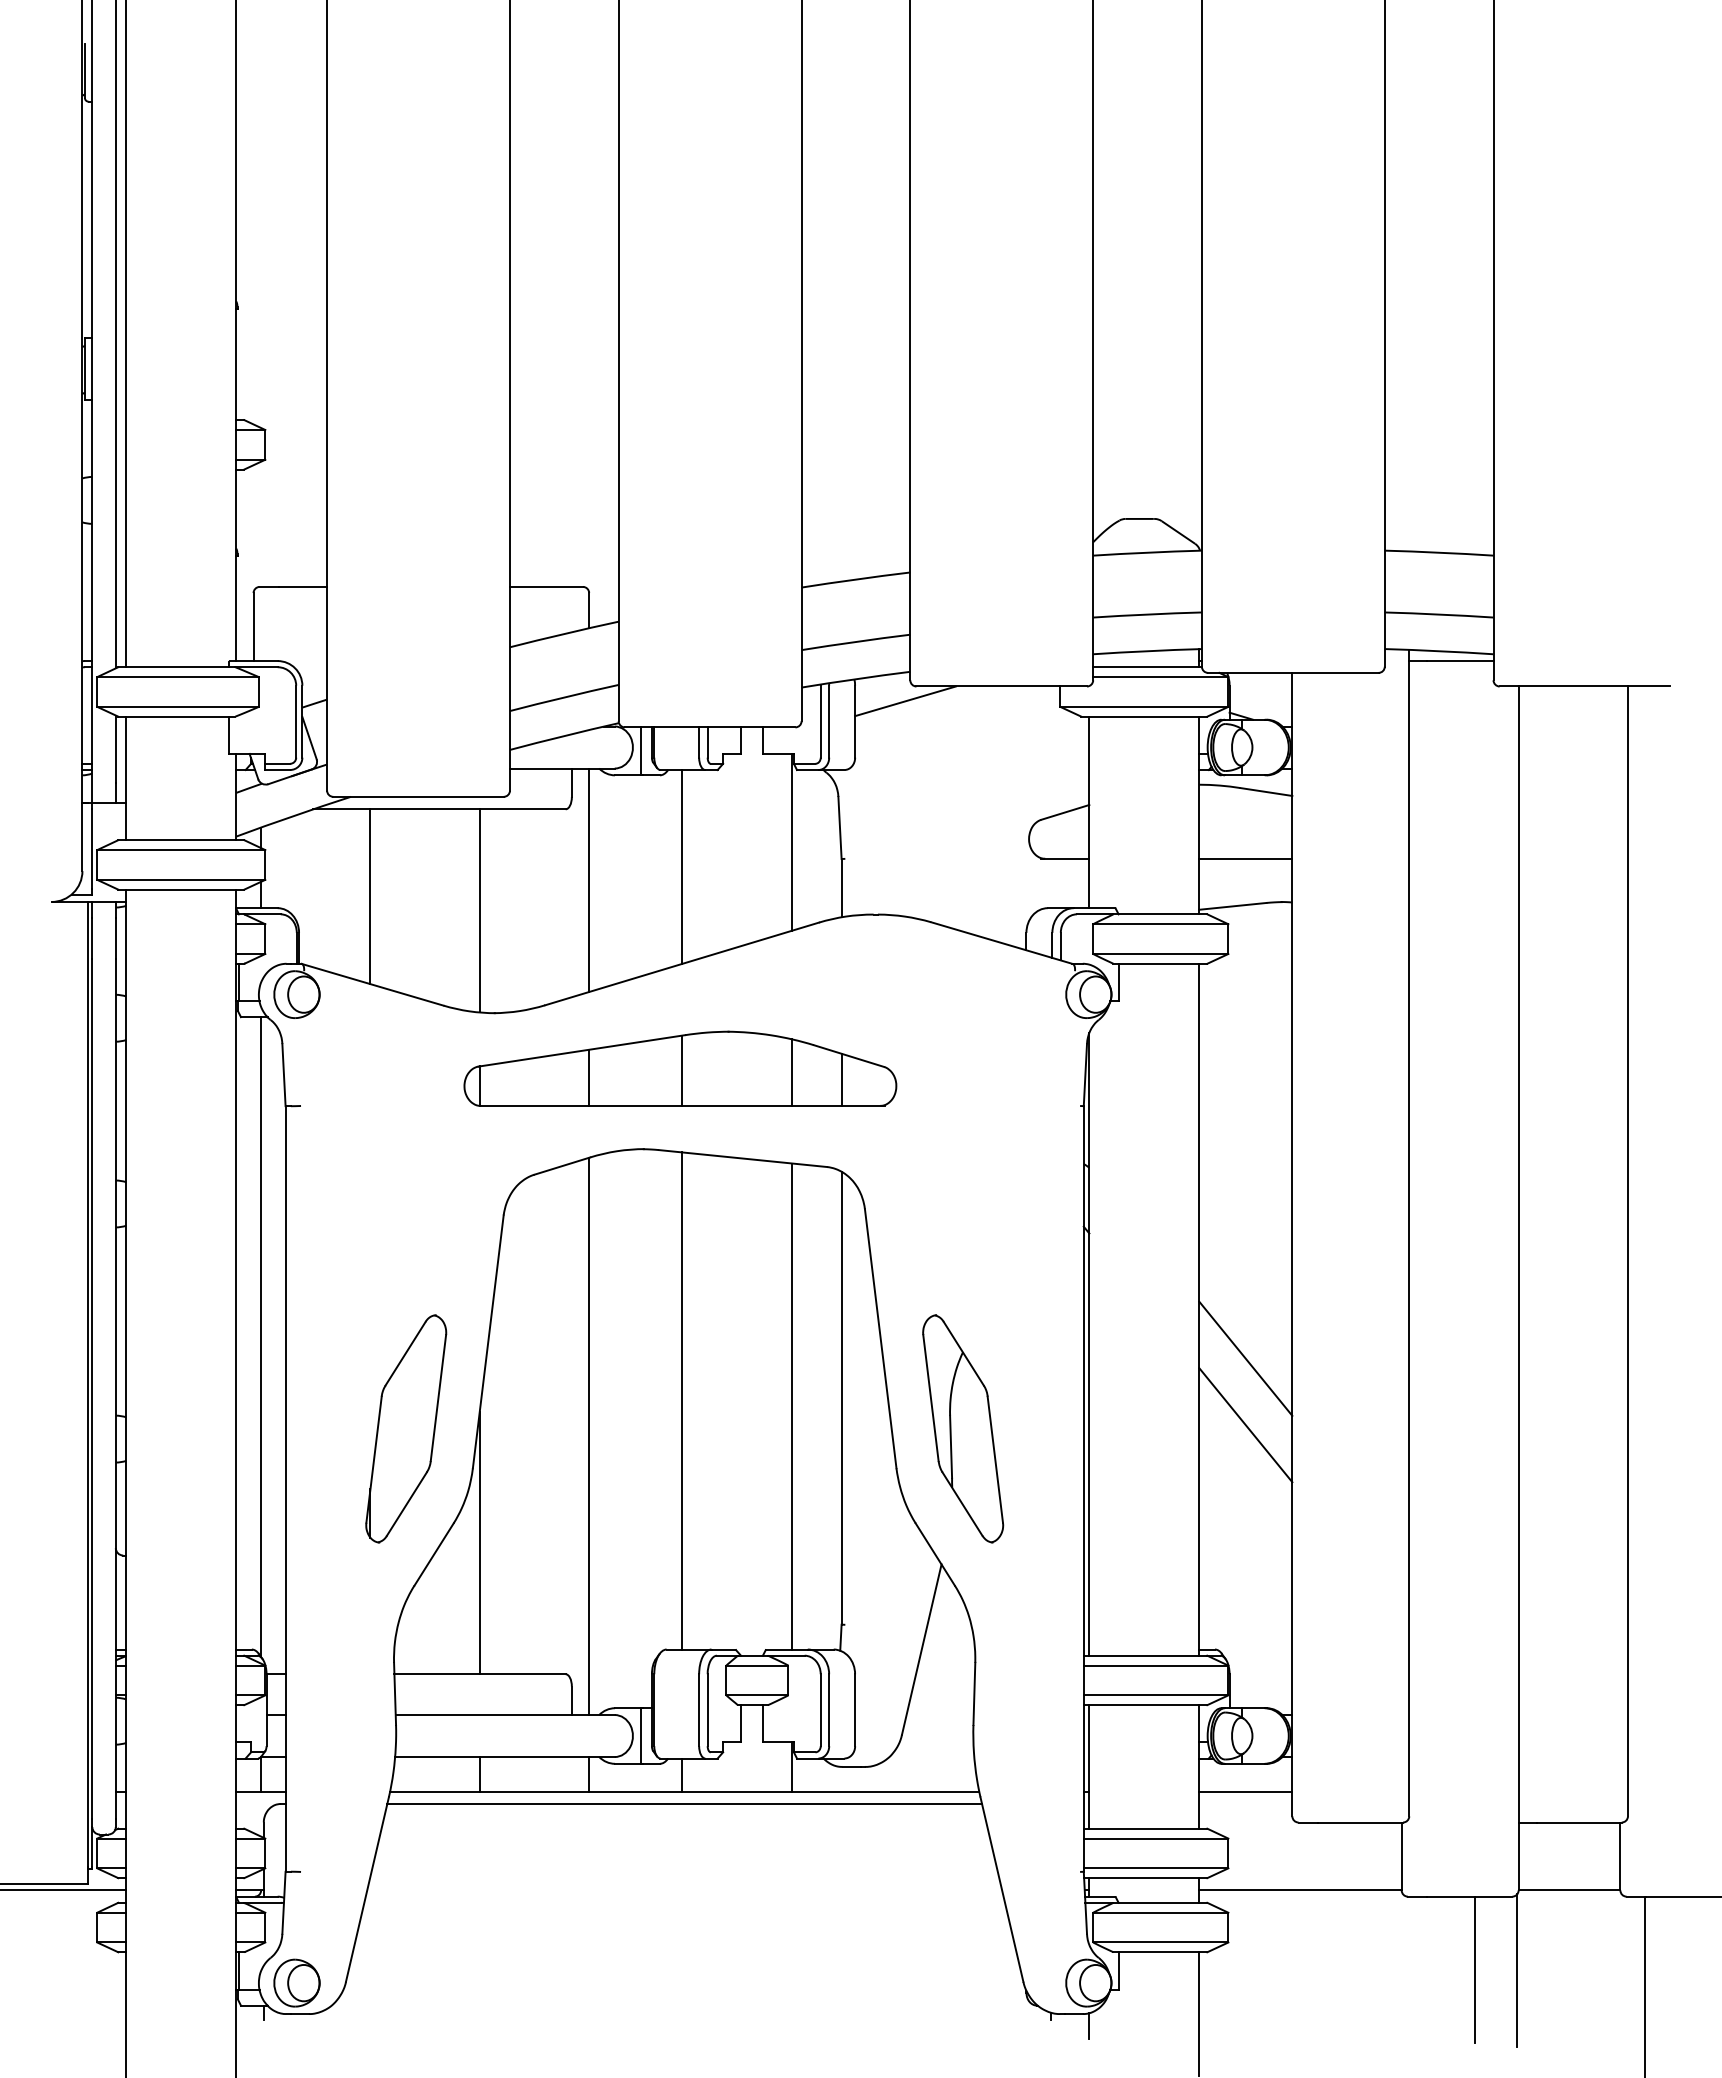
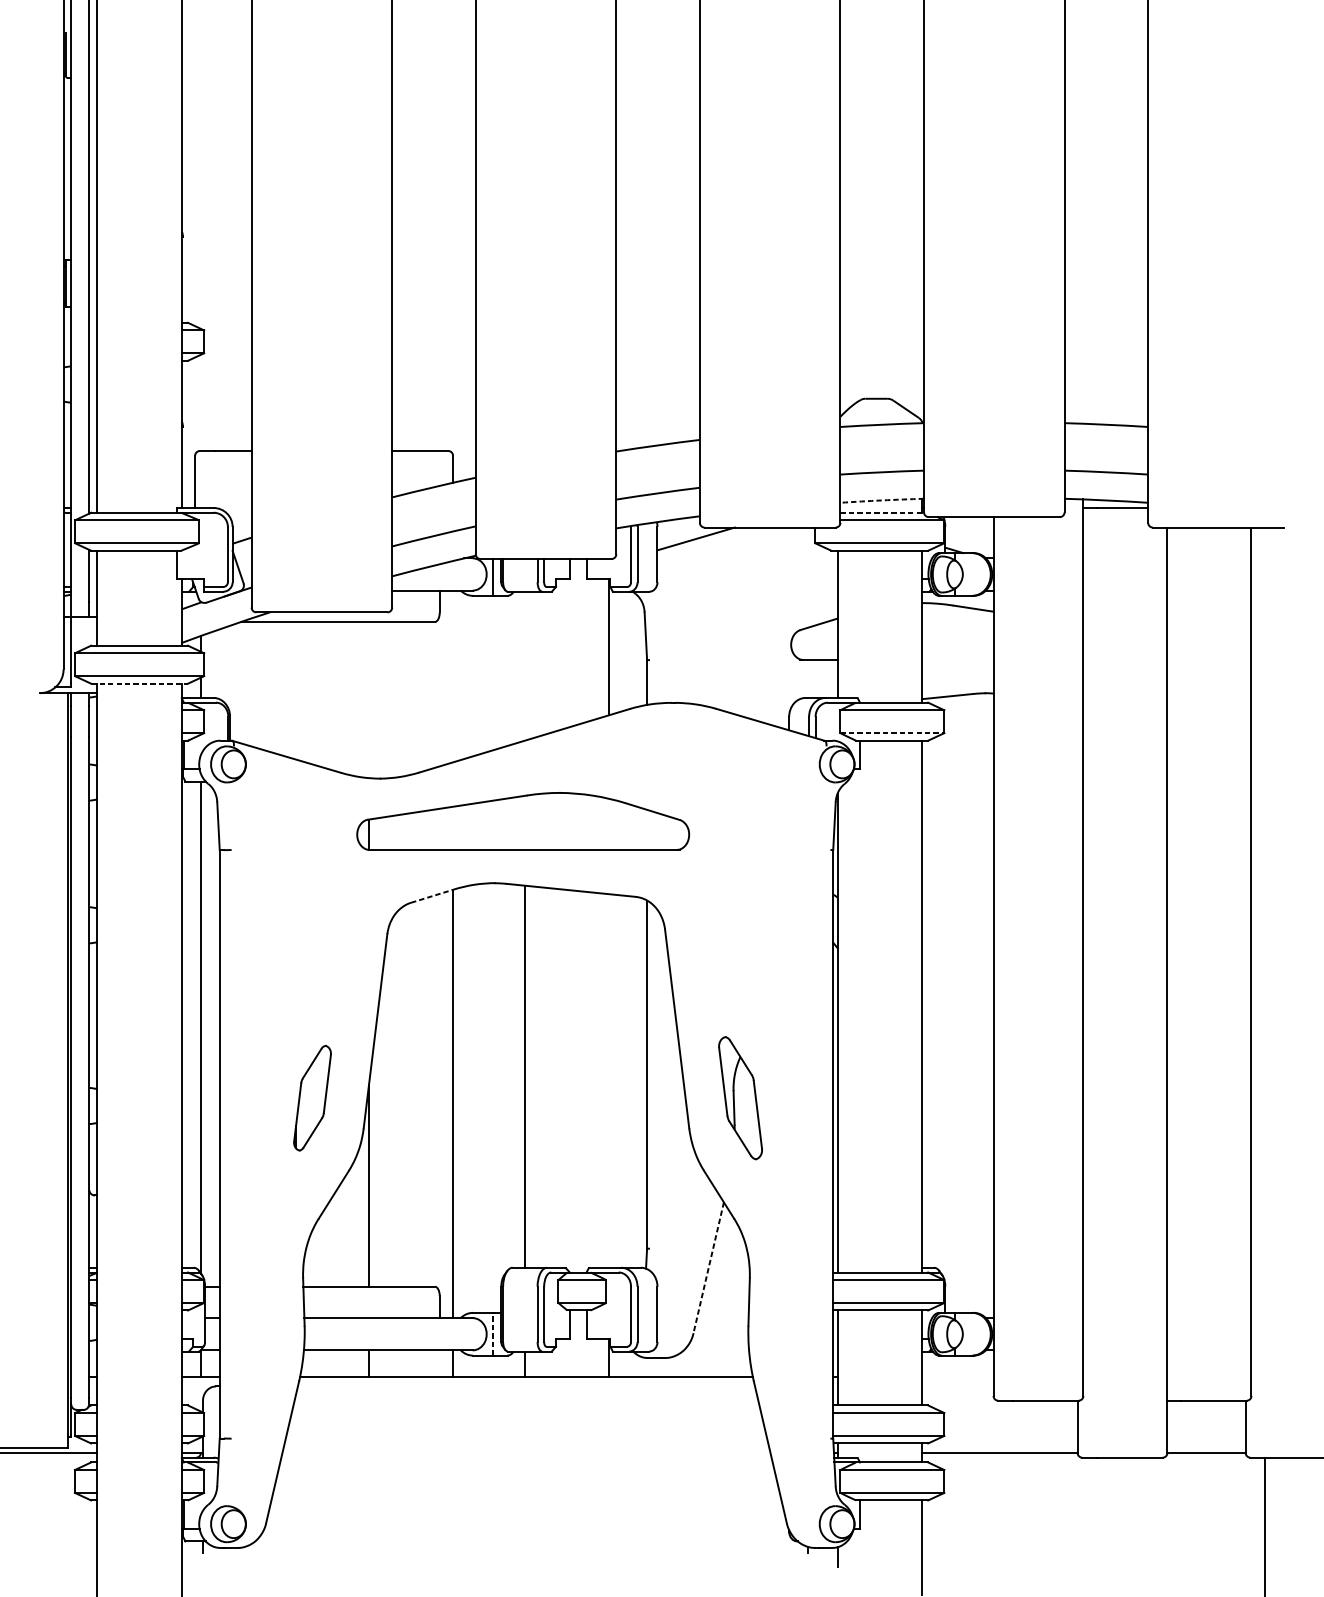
arc: (1147, 651) -> (882, 500), solid -> dashed
line: (1148, 667) -> (882, 512), solid -> dashed
line: (1245, 858) -> (957, 659), removed
line: (682, 866) -> (524, 665), removed
line: (589, 879) -> (453, 675), removed
line: (181, 889) -> (139, 683), solid -> dashed
line: (370, 896) -> (285, 688), removed
line: (479, 910) -> (368, 699), removed
line: (1160, 954) -> (892, 733), solid -> dashed
line: (682, 1070) -> (524, 822), removed
line: (792, 1072) -> (609, 824), removed
line: (589, 1077) -> (453, 828), removed
line: (841, 1079) -> (647, 829), removed
line: (562, 1165) -> (432, 895), solid -> dashed
line: (1245, 1358) -> (957, 1044), removed
line: (792, 1406) -> (609, 1080), removed
line: (1245, 1425) -> (957, 1095), removed
part: (406, 1428) -> (312, 1097), size x0.6
part: (963, 1428) -> (740, 1097), size x0.7
line: (921, 1650) -> (708, 1268), solid -> dashed
line: (641, 1736) -> (493, 1334), solid -> dashed
line: (1245, 1791) -> (957, 1376), removed
line: (684, 1803) -> (526, 1386), removed
line: (1475, 1969) -> (1134, 1513), removed
line: (1517, 1970) -> (1166, 1514), removed

